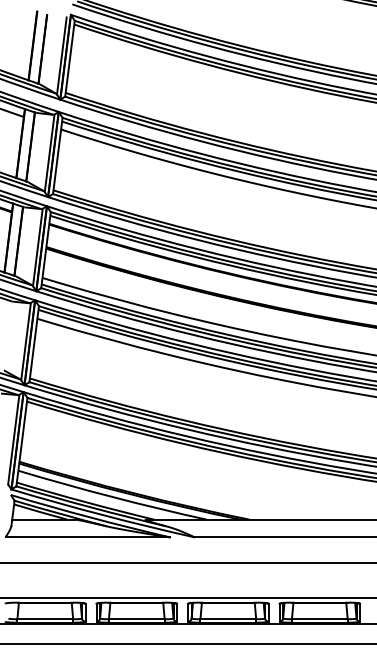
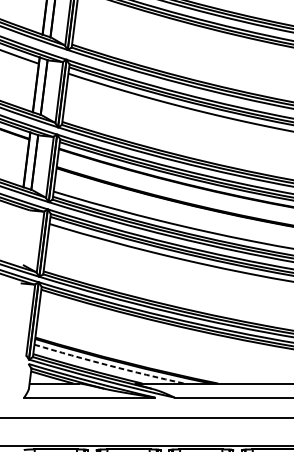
arc: (112, 496) -> (109, 365), solid -> dashed

